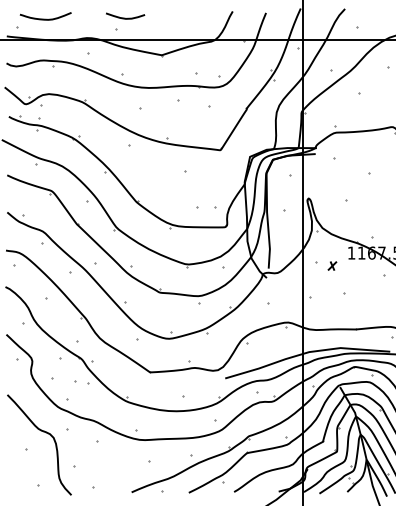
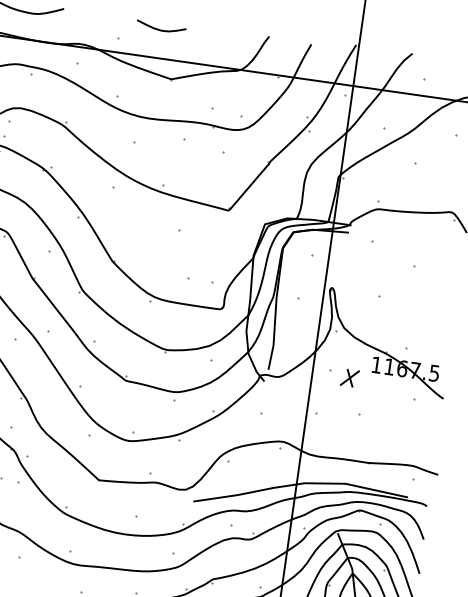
curve: (125, 17) -> (161, 28), moved
part: (332, 265) -> (350, 377), size x1.67

